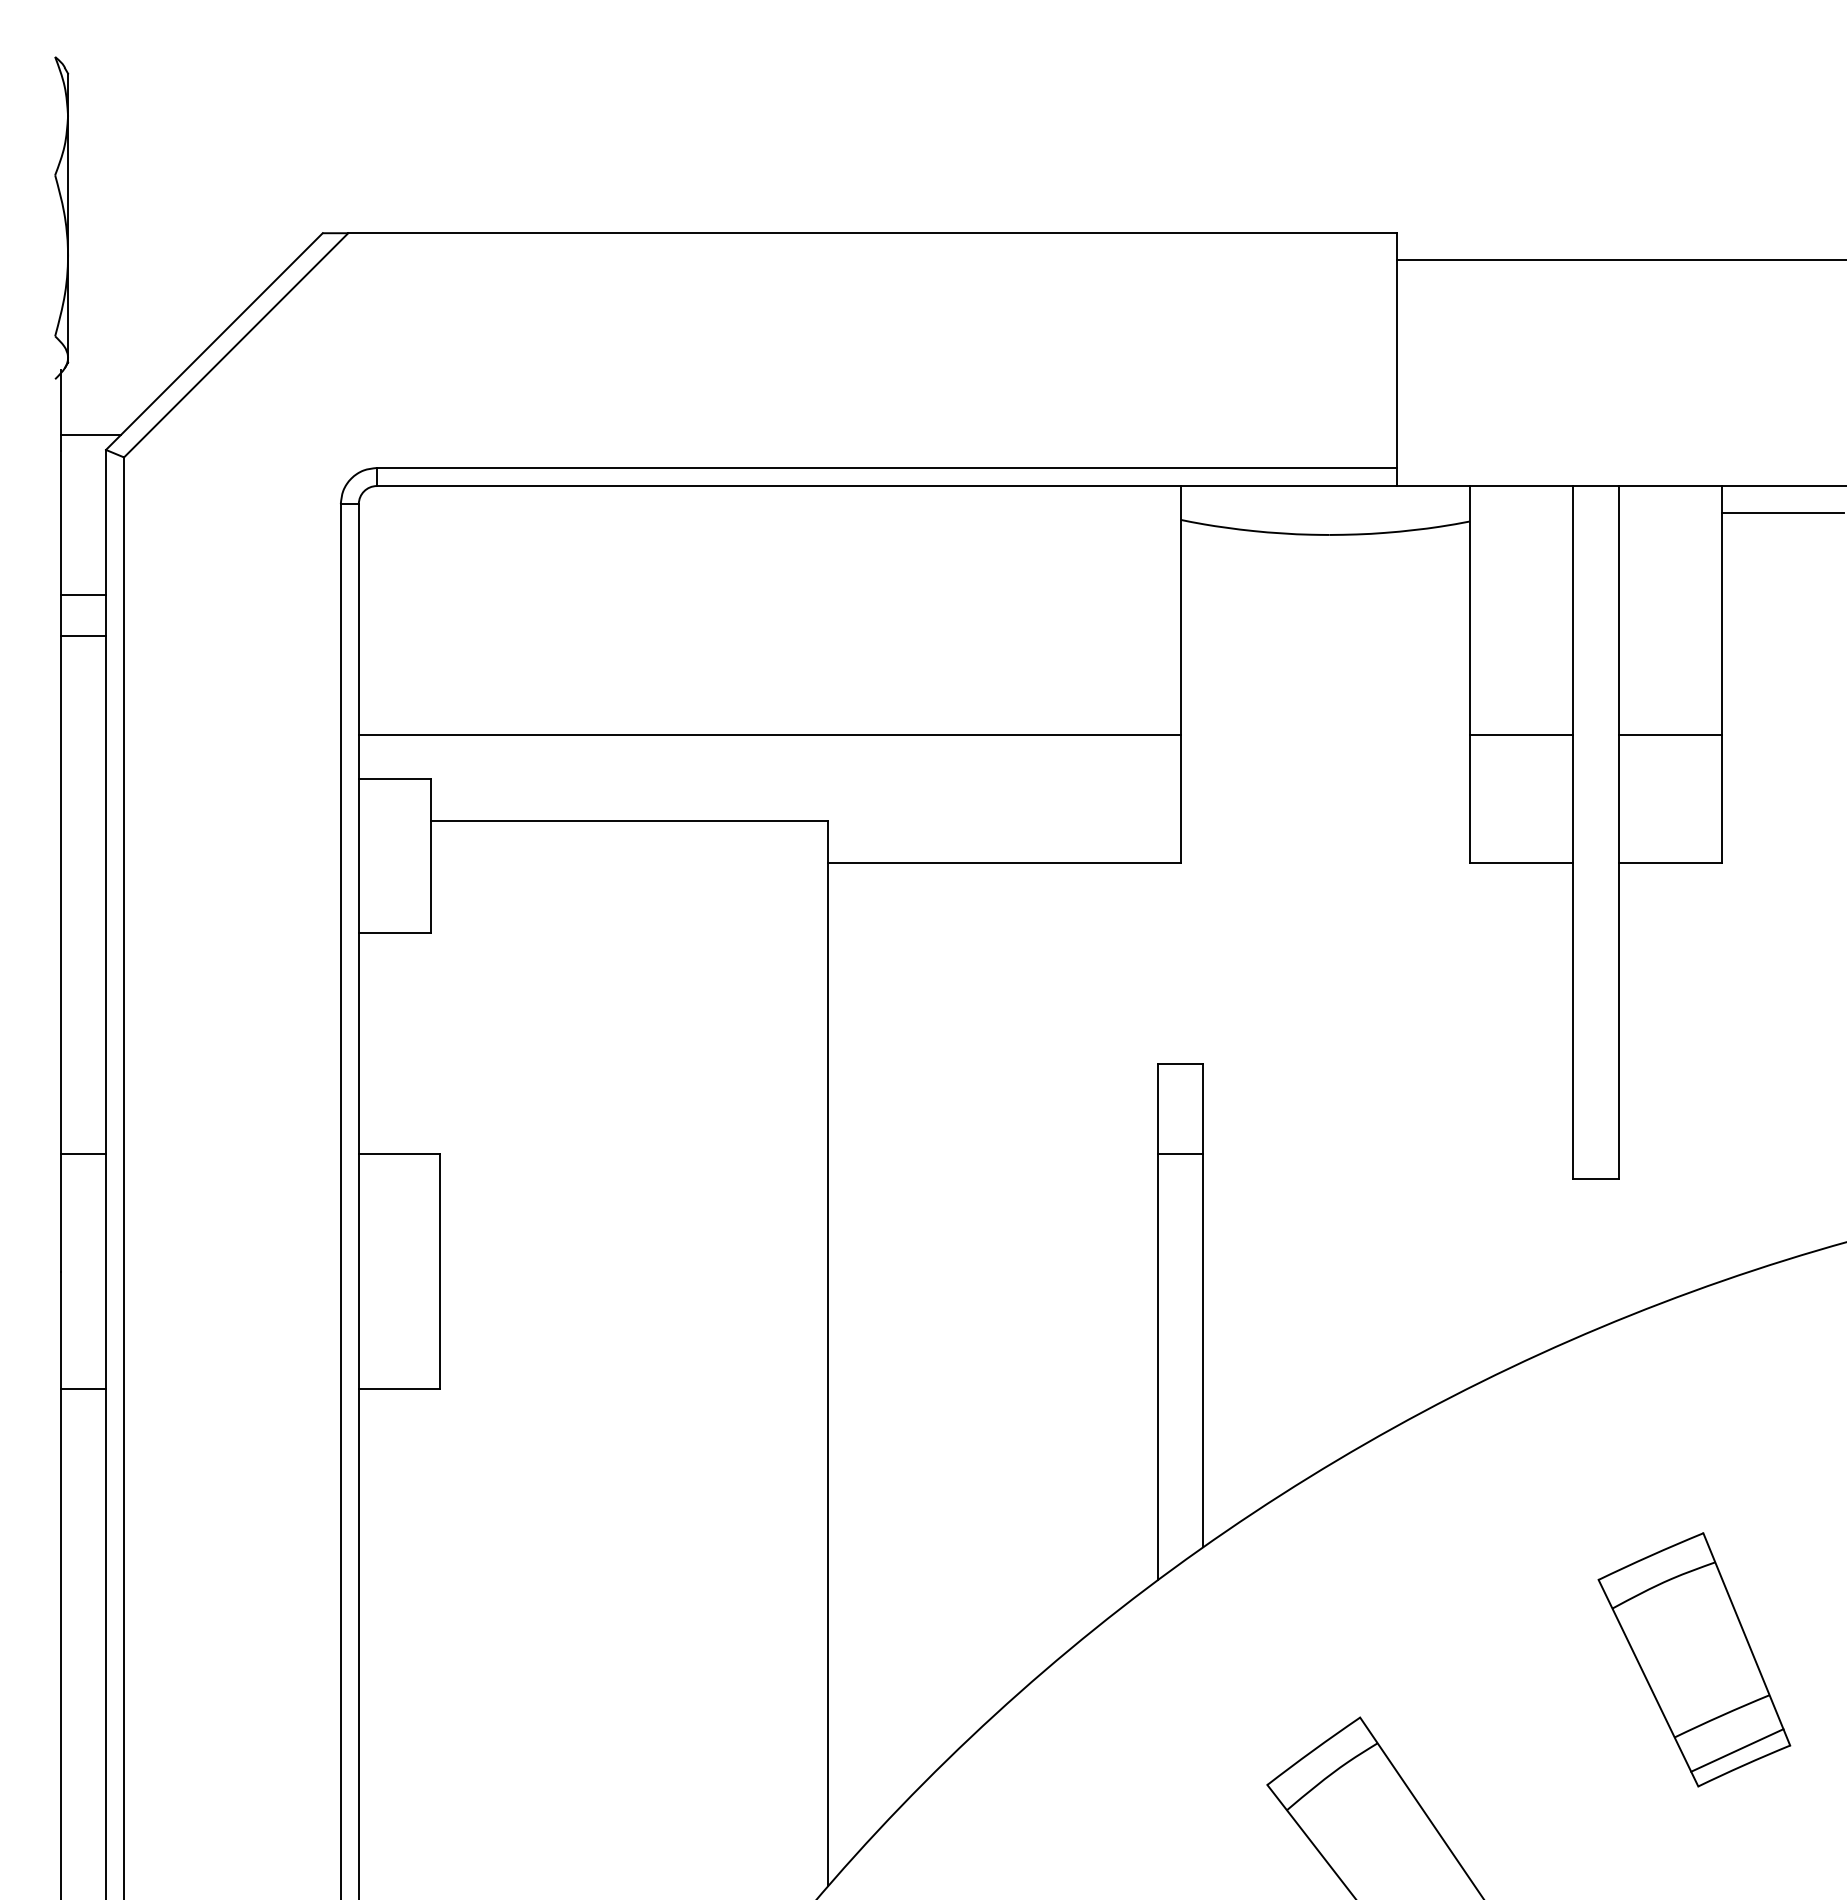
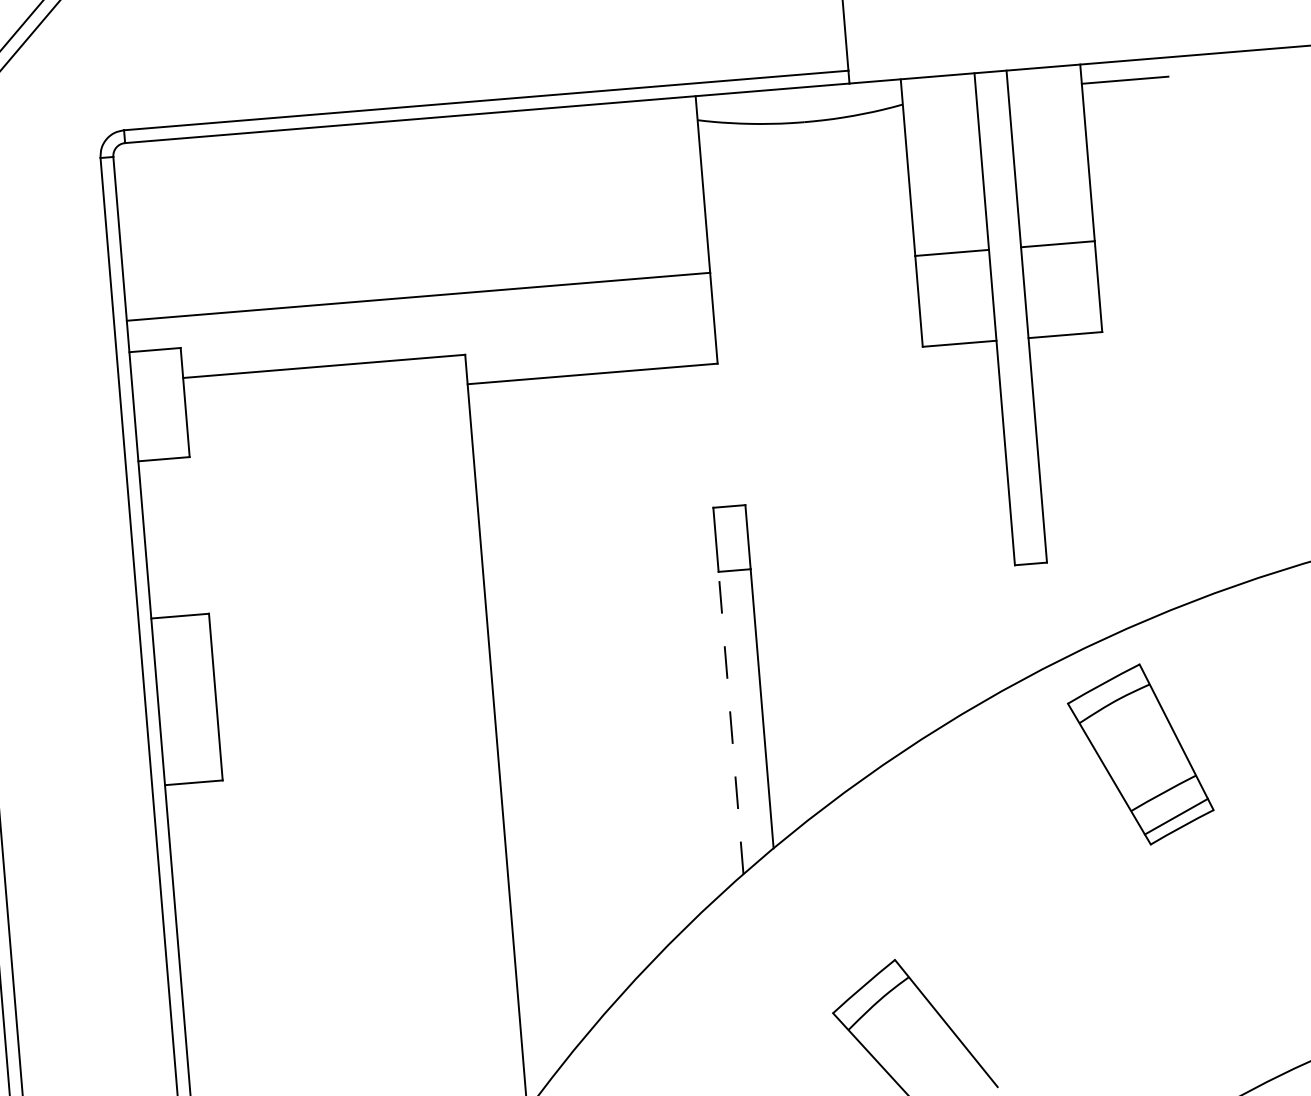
line: (1157, 1367) -> (730, 723), solid -> dashed
part: (1694, 1659) -> (1140, 754), moved

